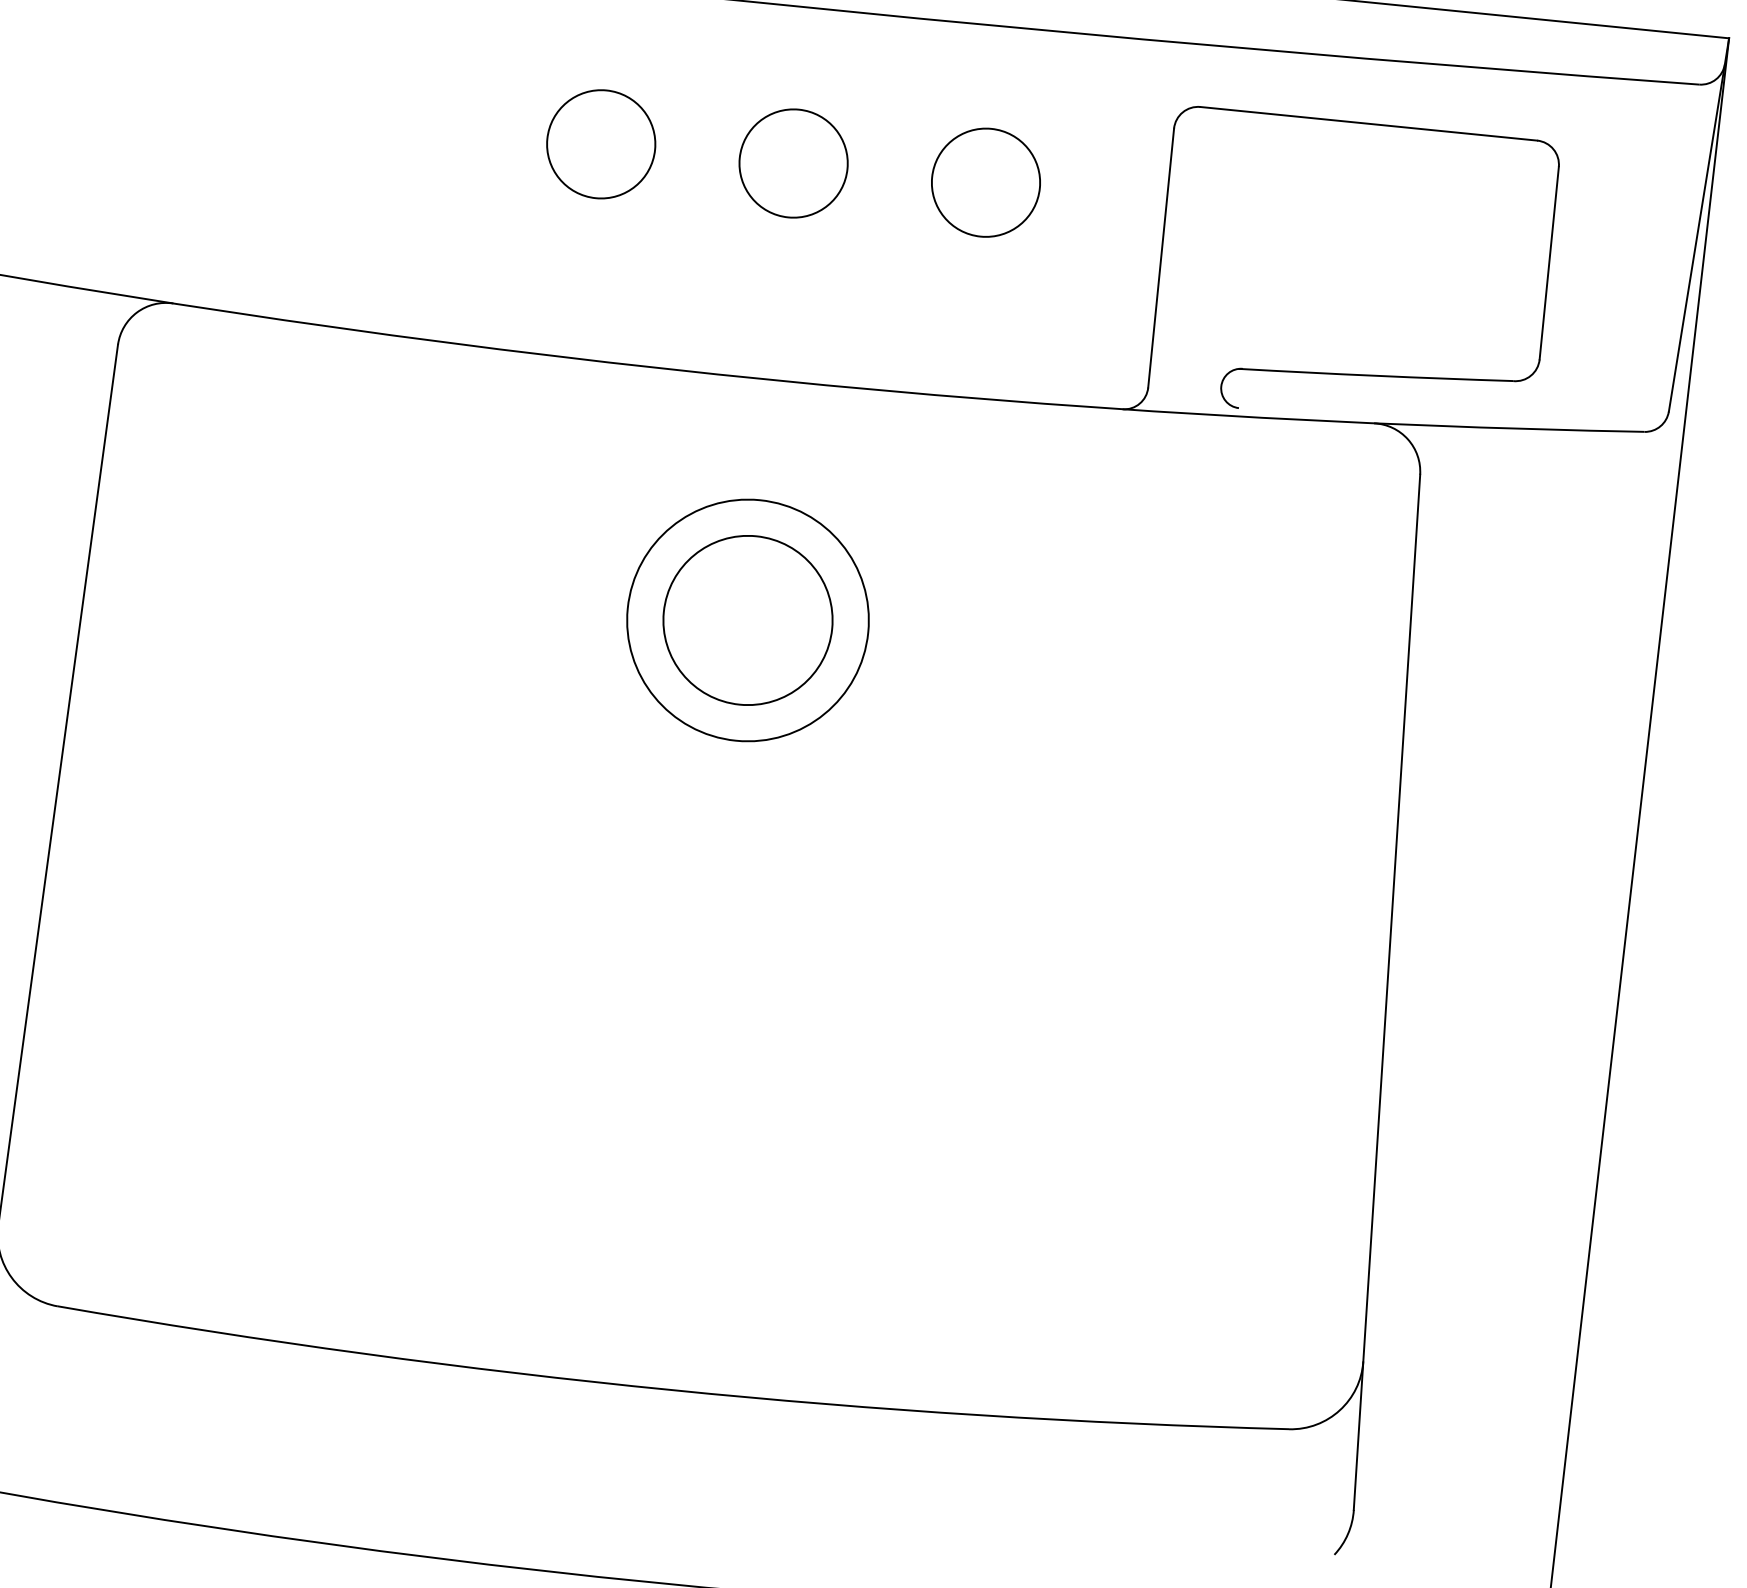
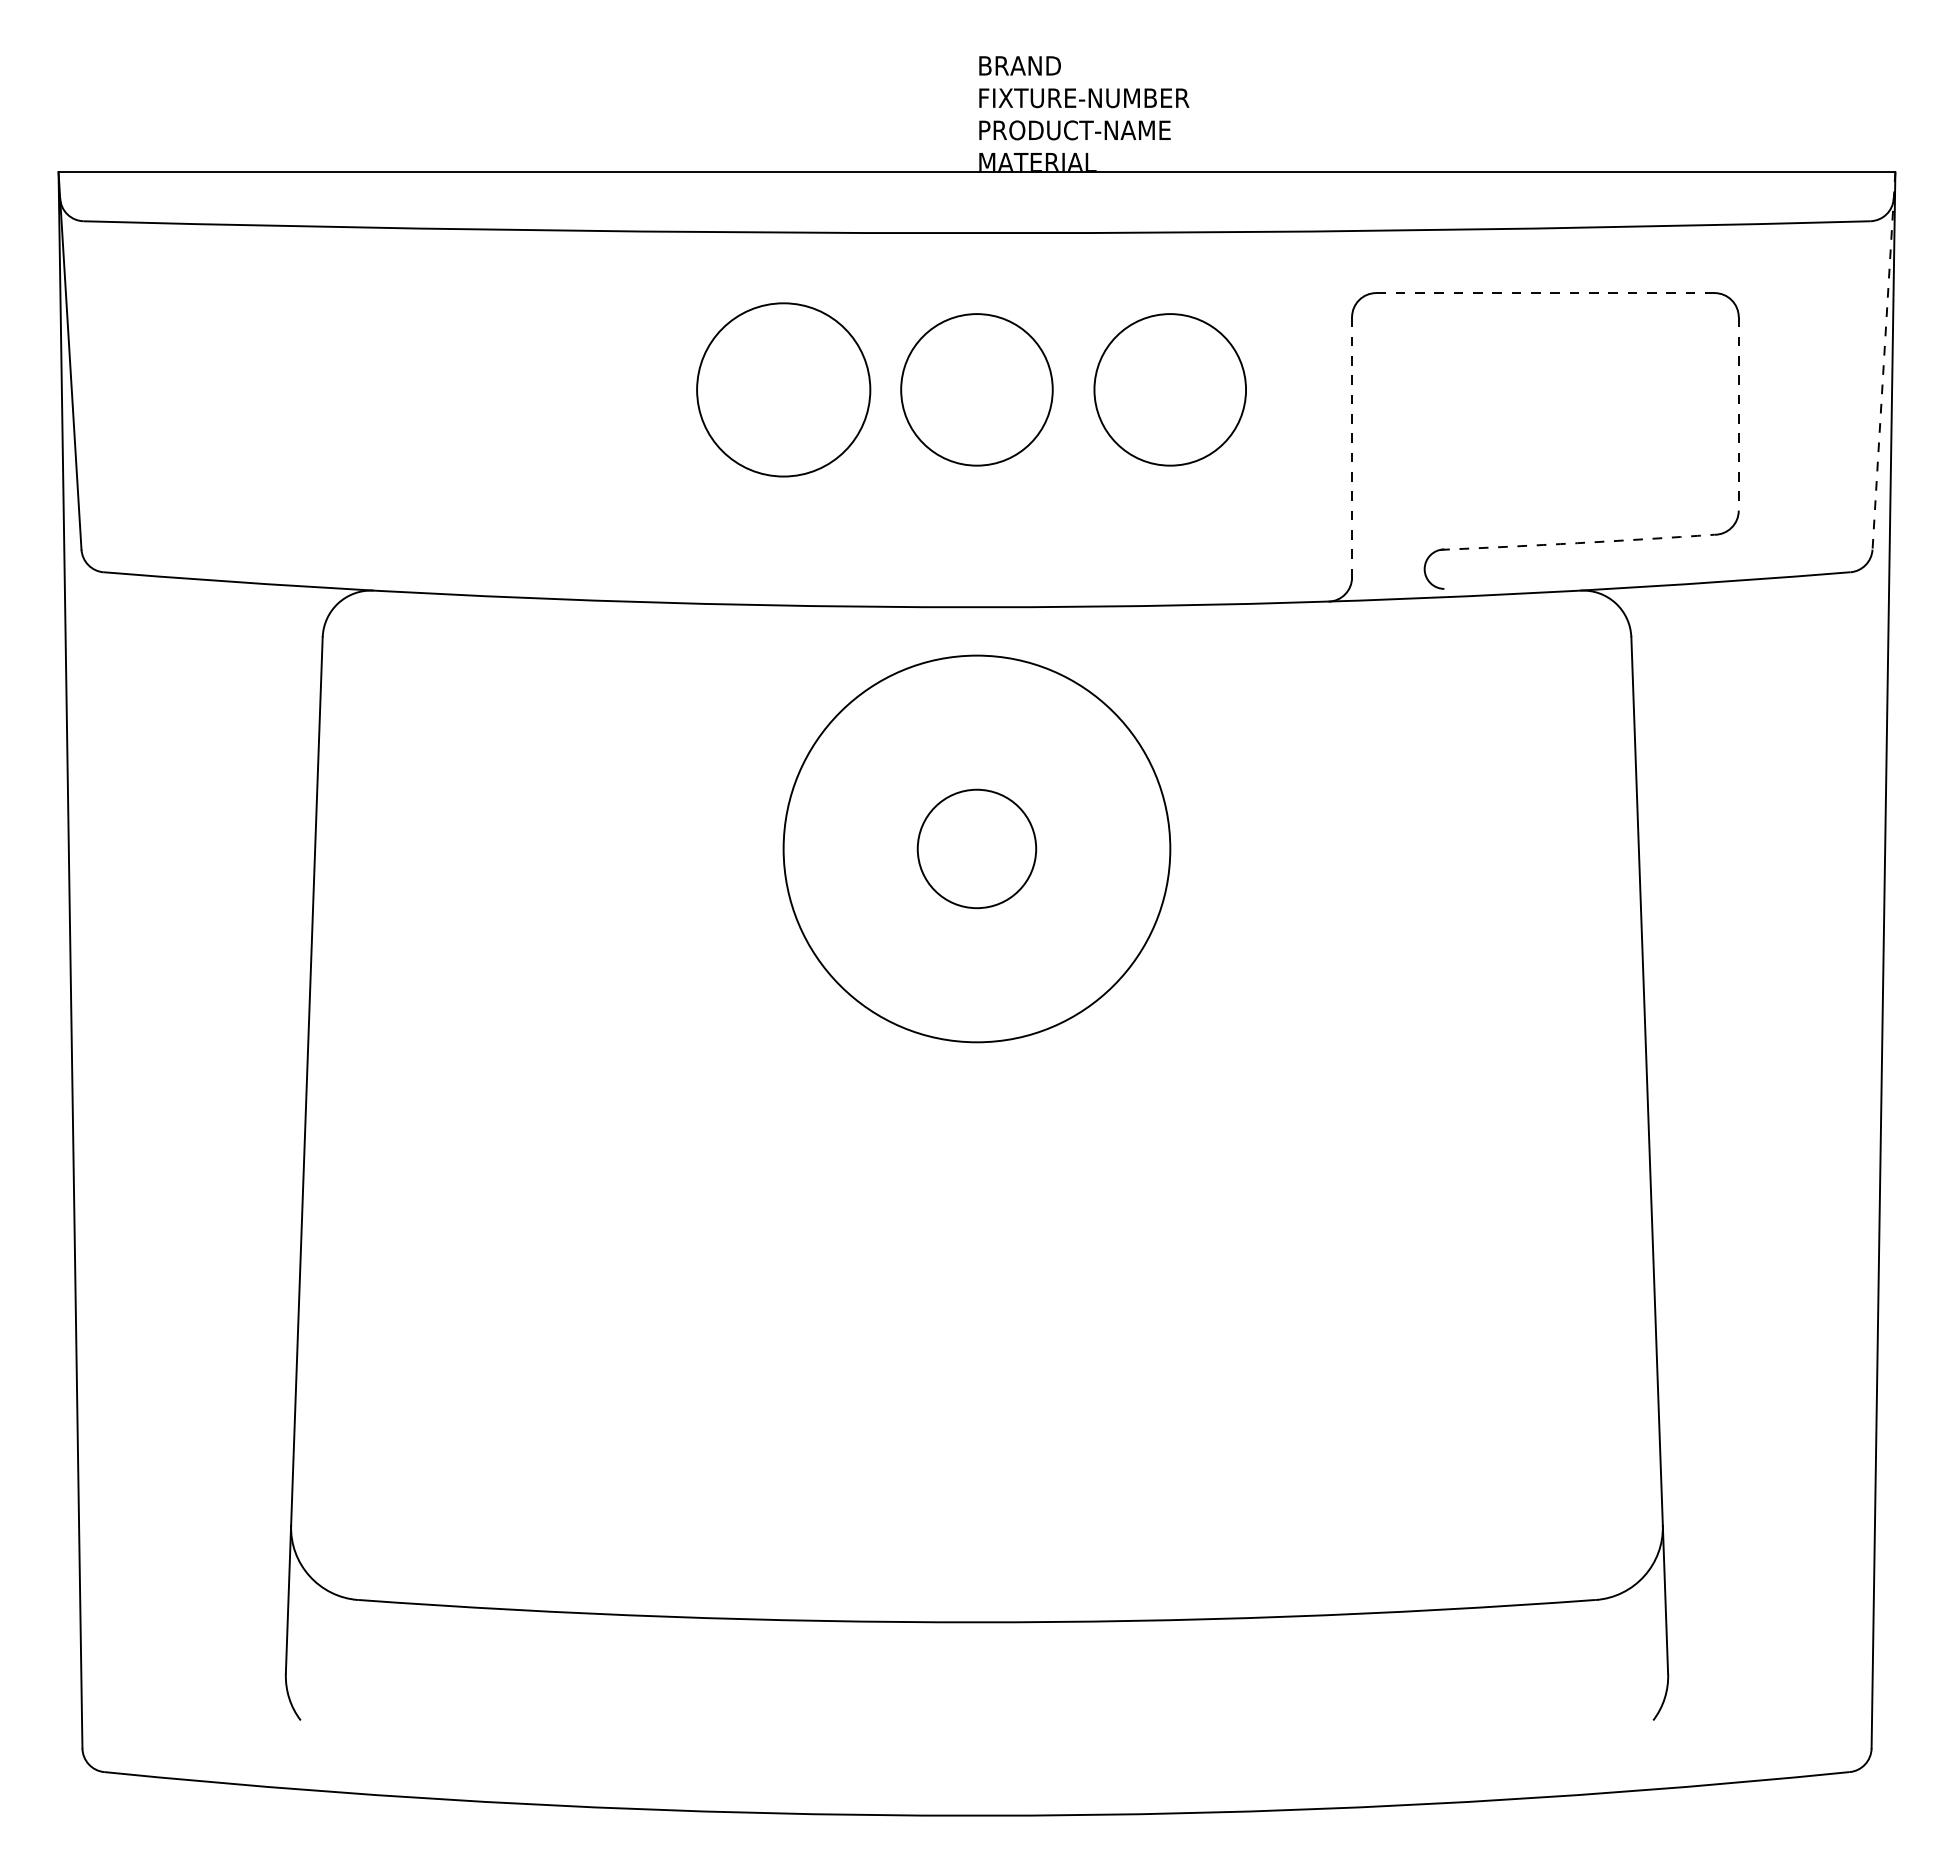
line: (1368, 124) -> (1545, 293), solid -> dashed
circle: (601, 144) -> (783, 389), size x1.6
circle: (793, 163) -> (976, 389), size x1.4
circle: (986, 182) -> (1170, 389), size x1.4
line: (1698, 225) -> (1883, 361), solid -> dashed
line: (1161, 258) -> (1352, 447), solid -> dashed
line: (1549, 262) -> (1738, 413), solid -> dashed
arc: (1375, 376) -> (1577, 543), solid -> dashed
circle: (747, 619) -> (976, 848), size x0.7
circle: (747, 619) -> (976, 848), size x1.6

